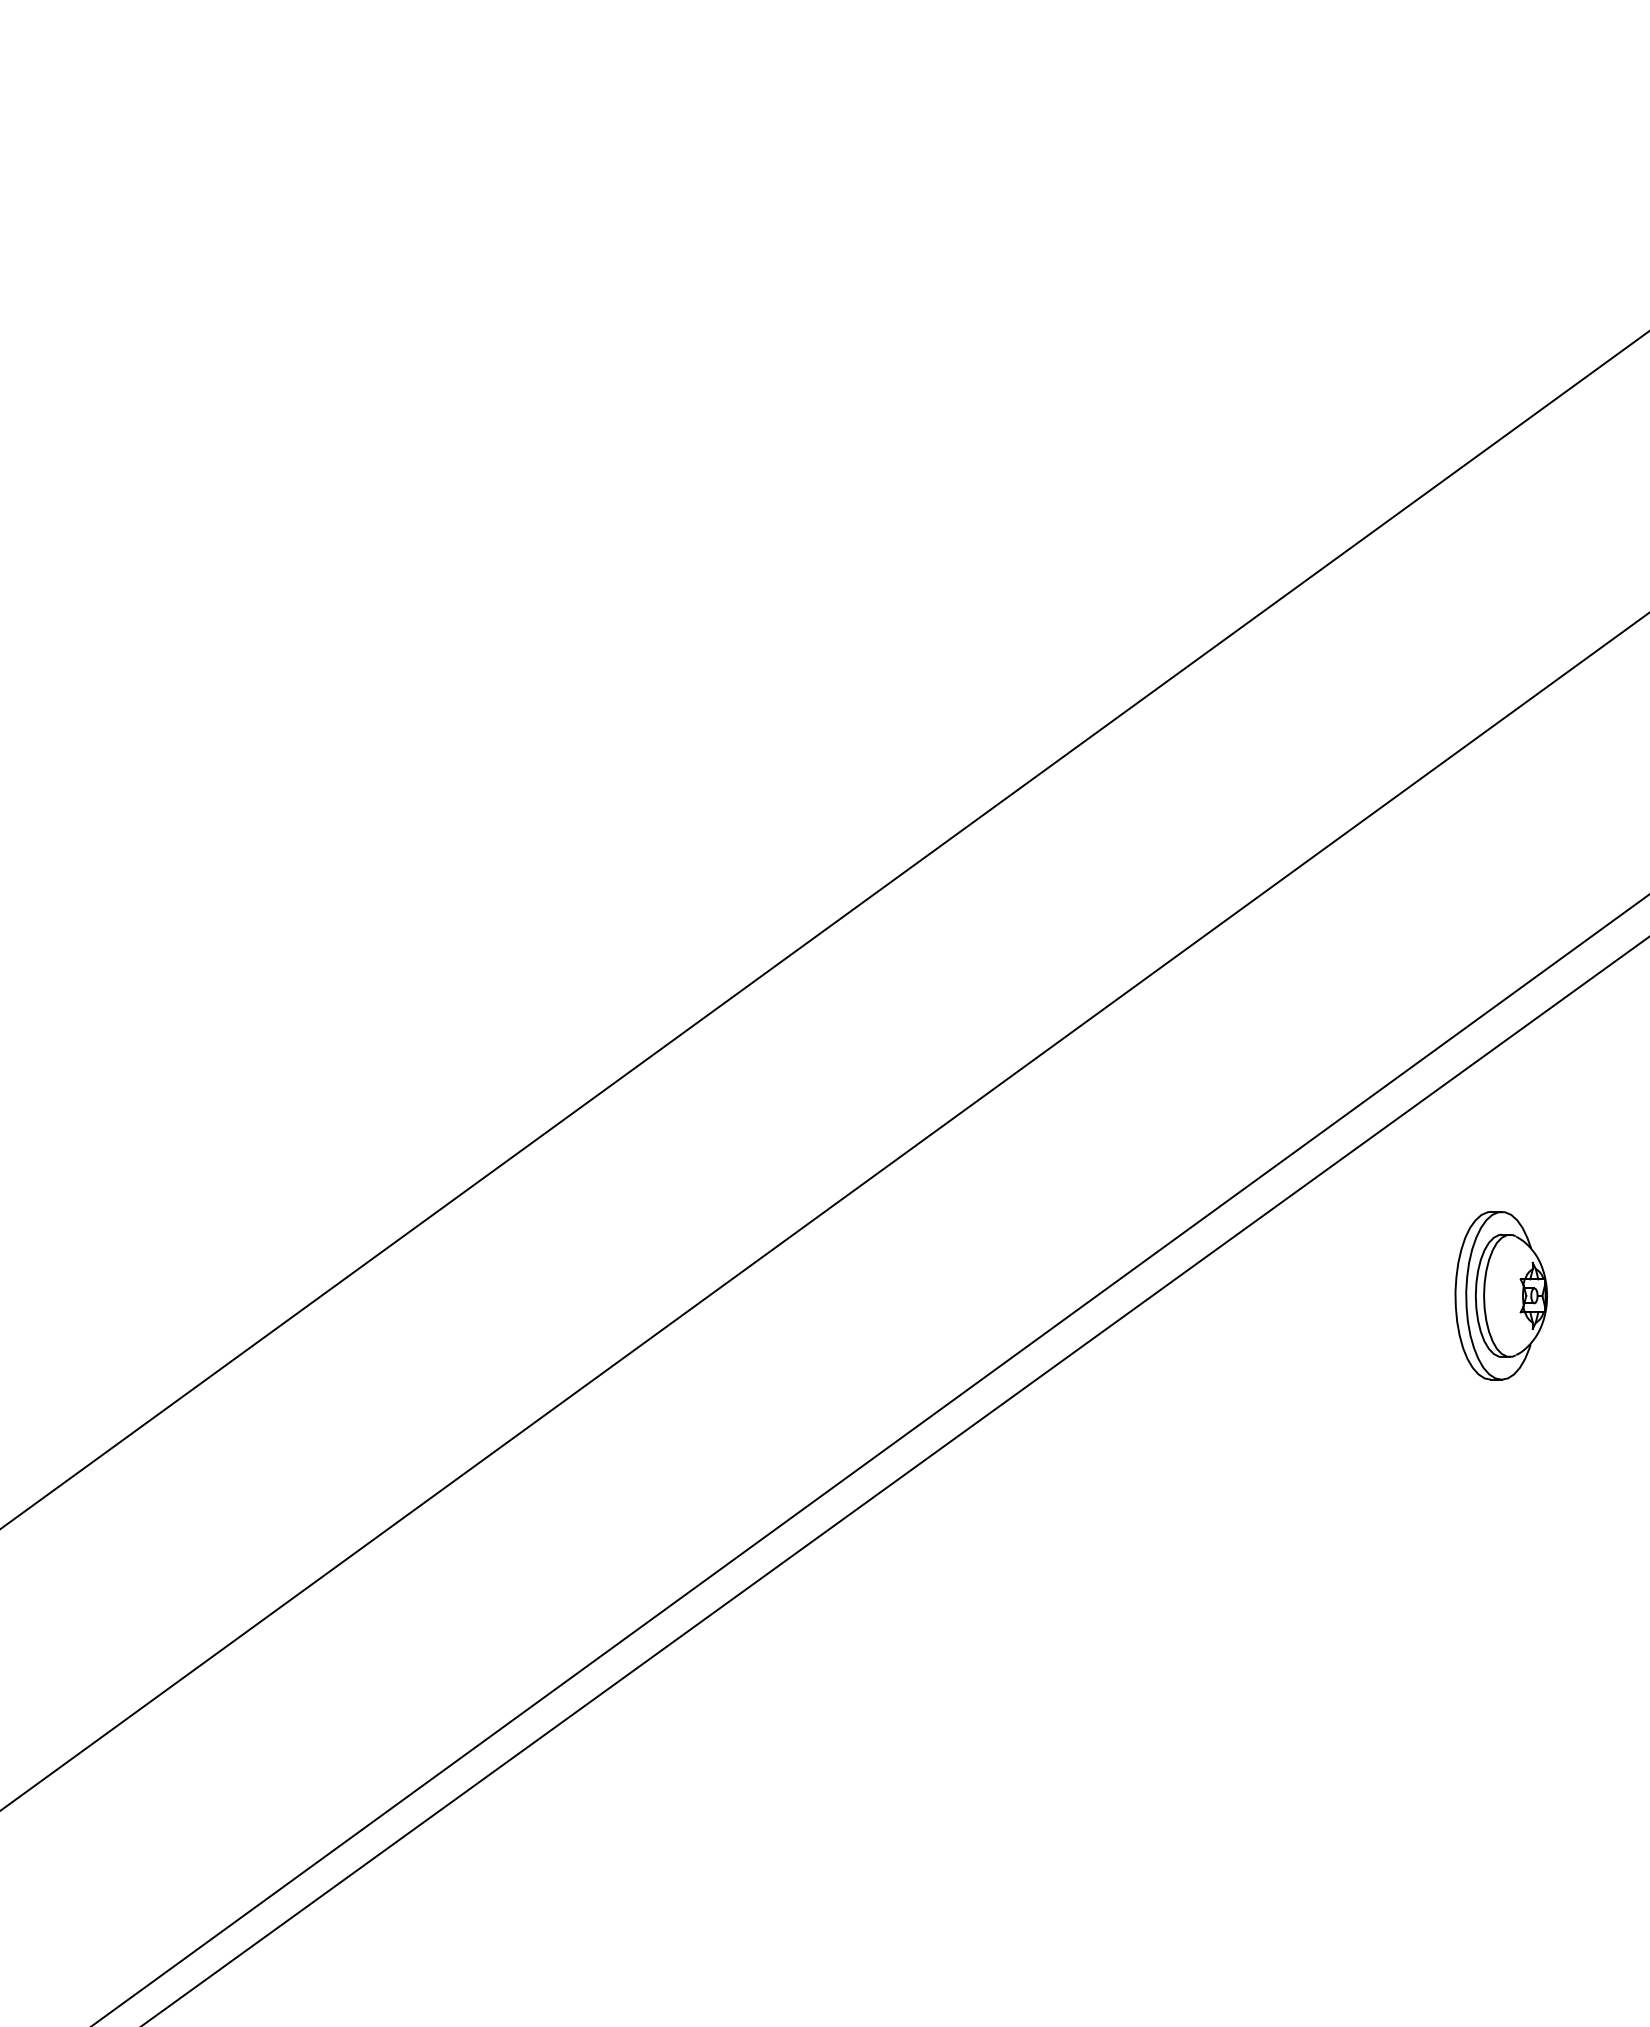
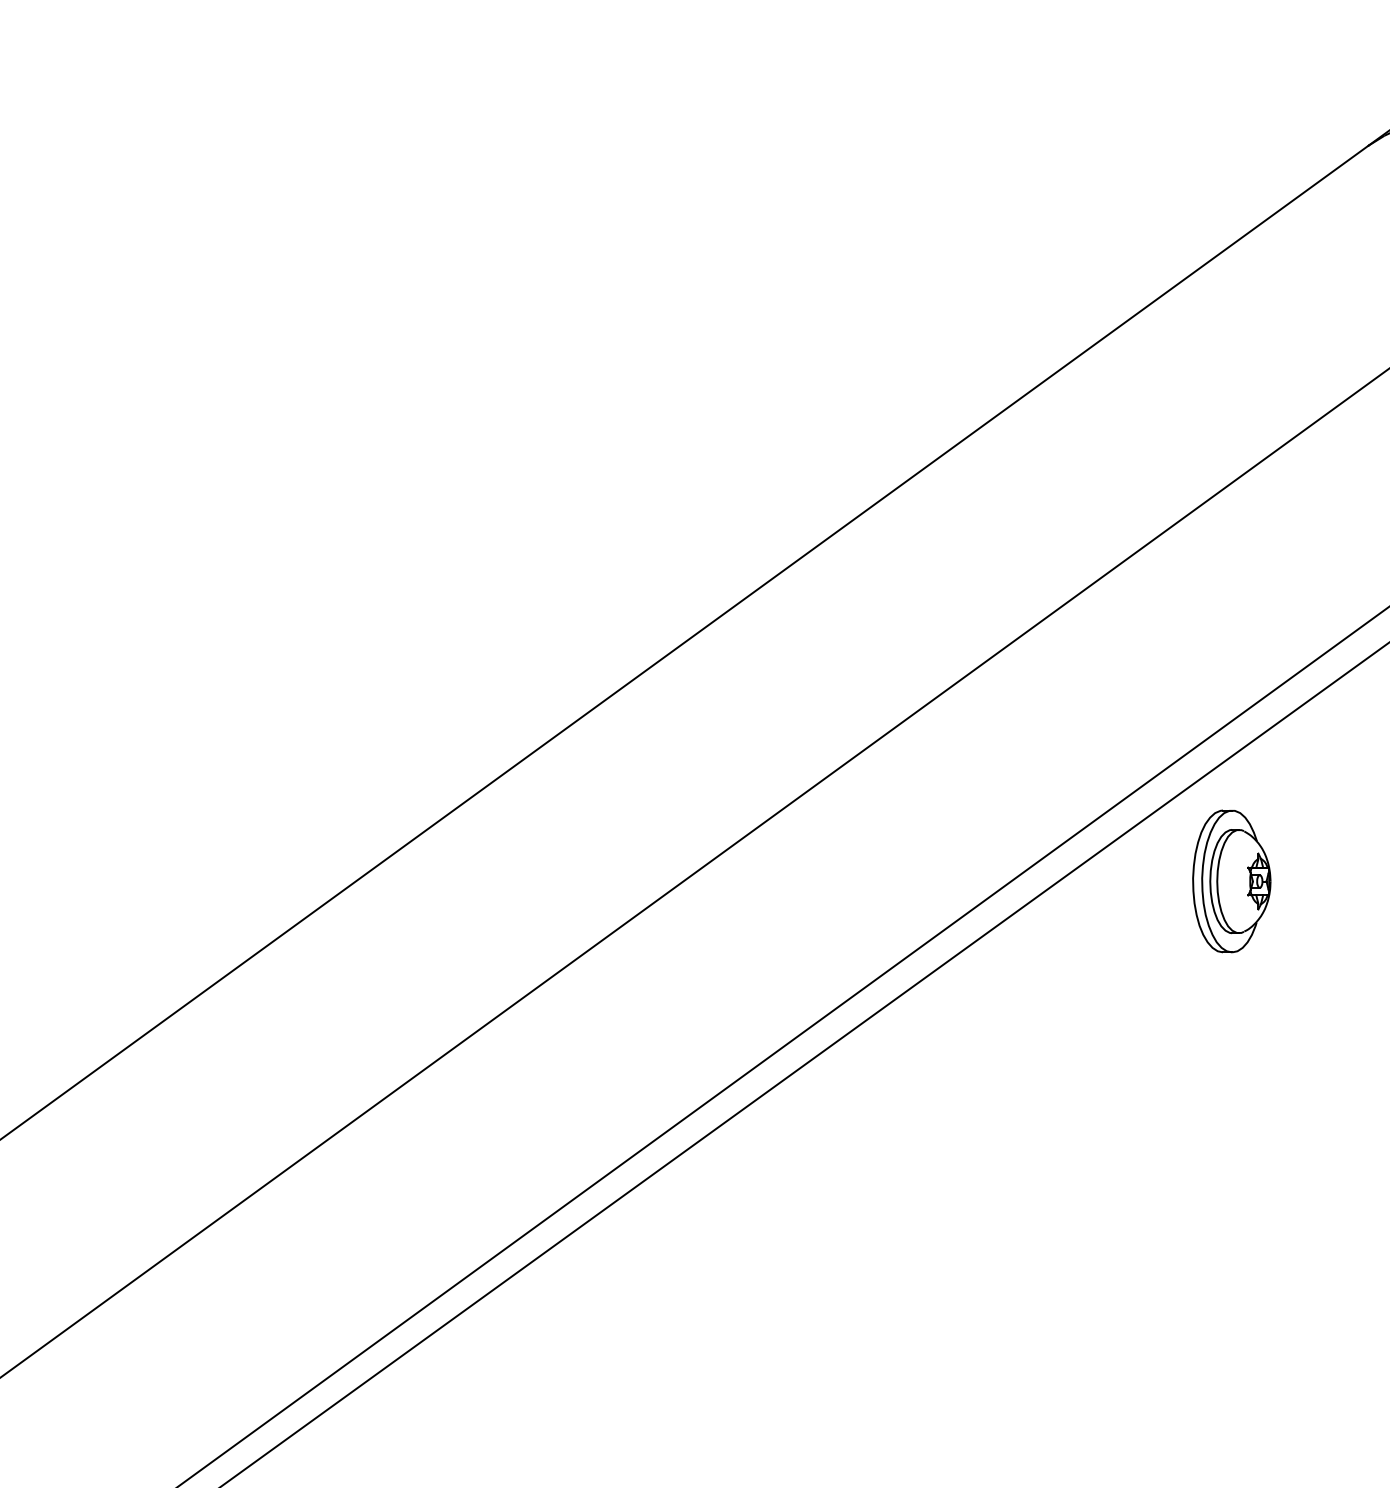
part: (1500, 1295) -> (1231, 881), moved

